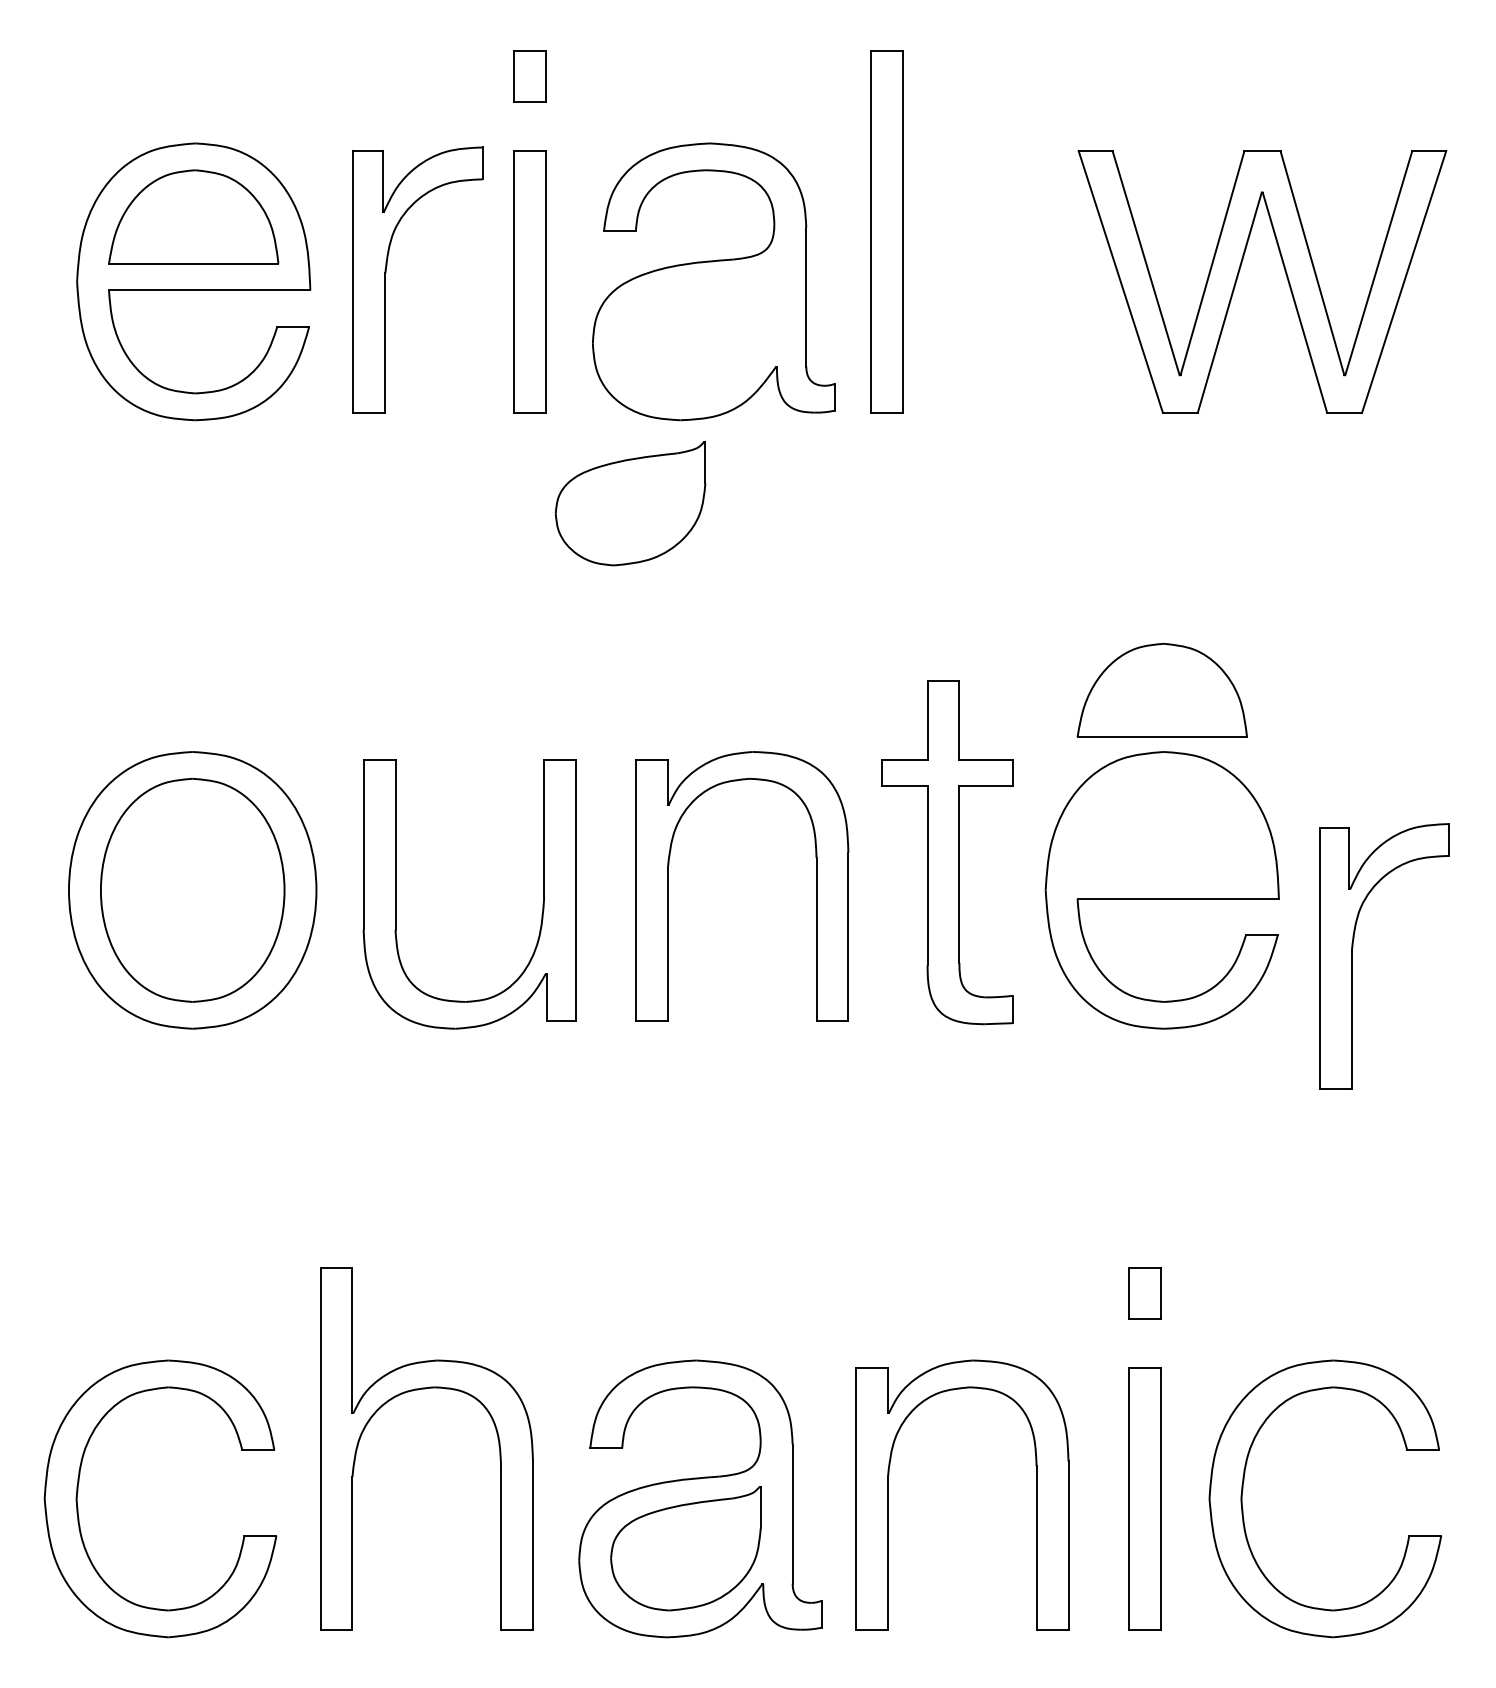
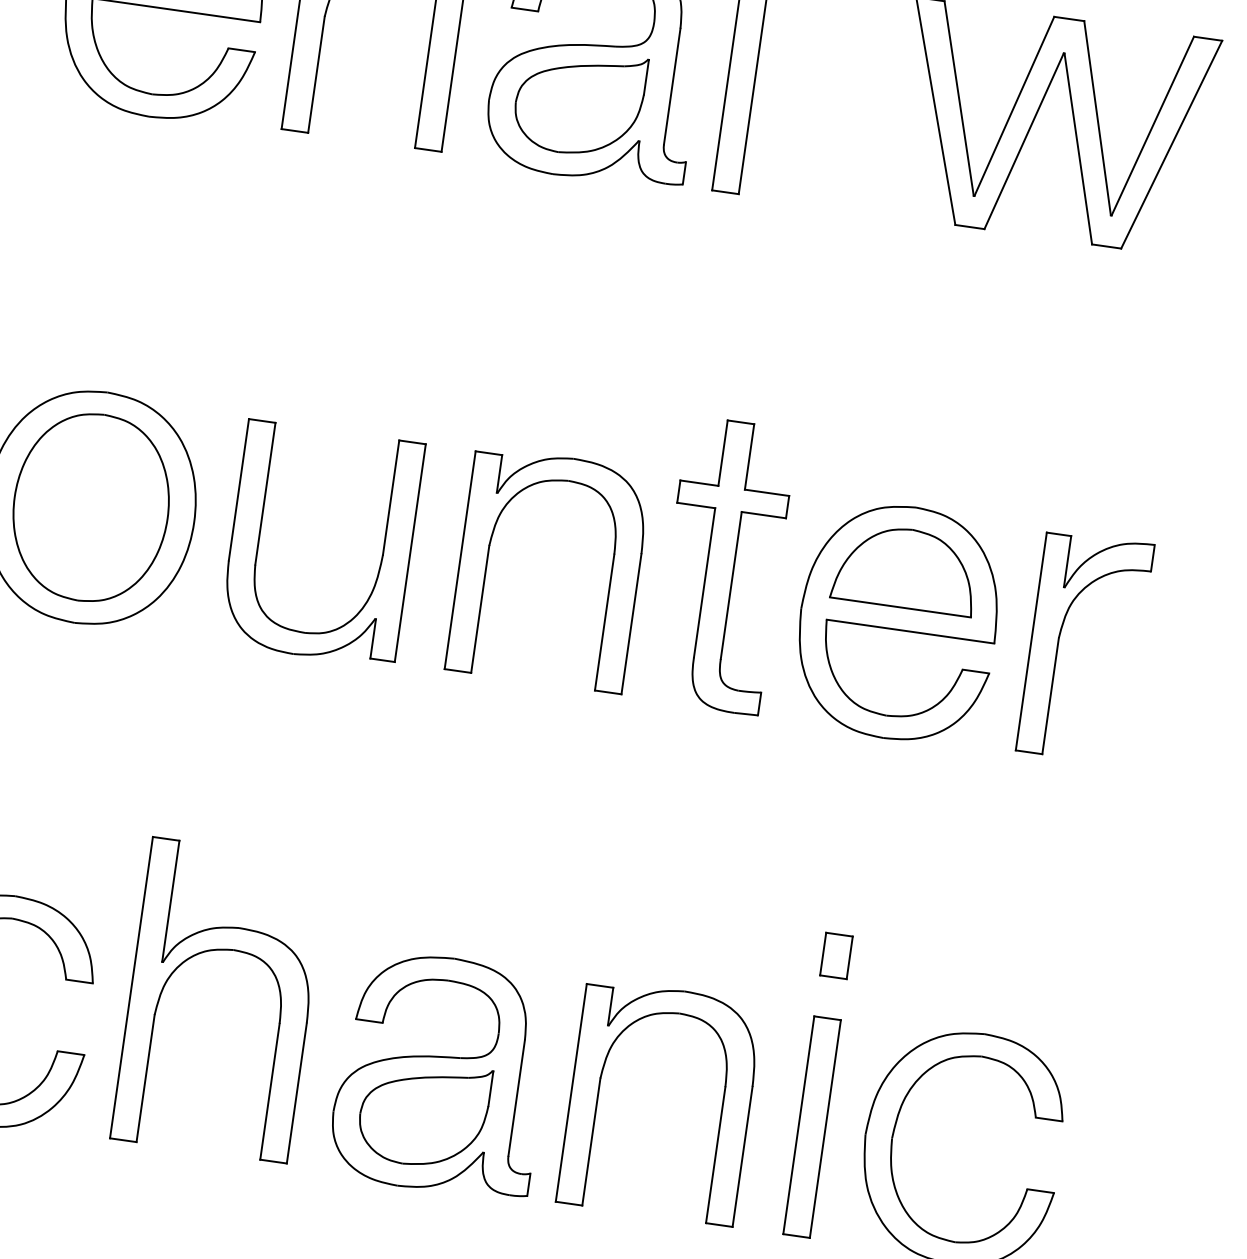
part: (630, 503) -> (579, 102), moved
part: (1161, 690) -> (905, 568), moved
part: (1352, 956) -> (1058, 643), moved

